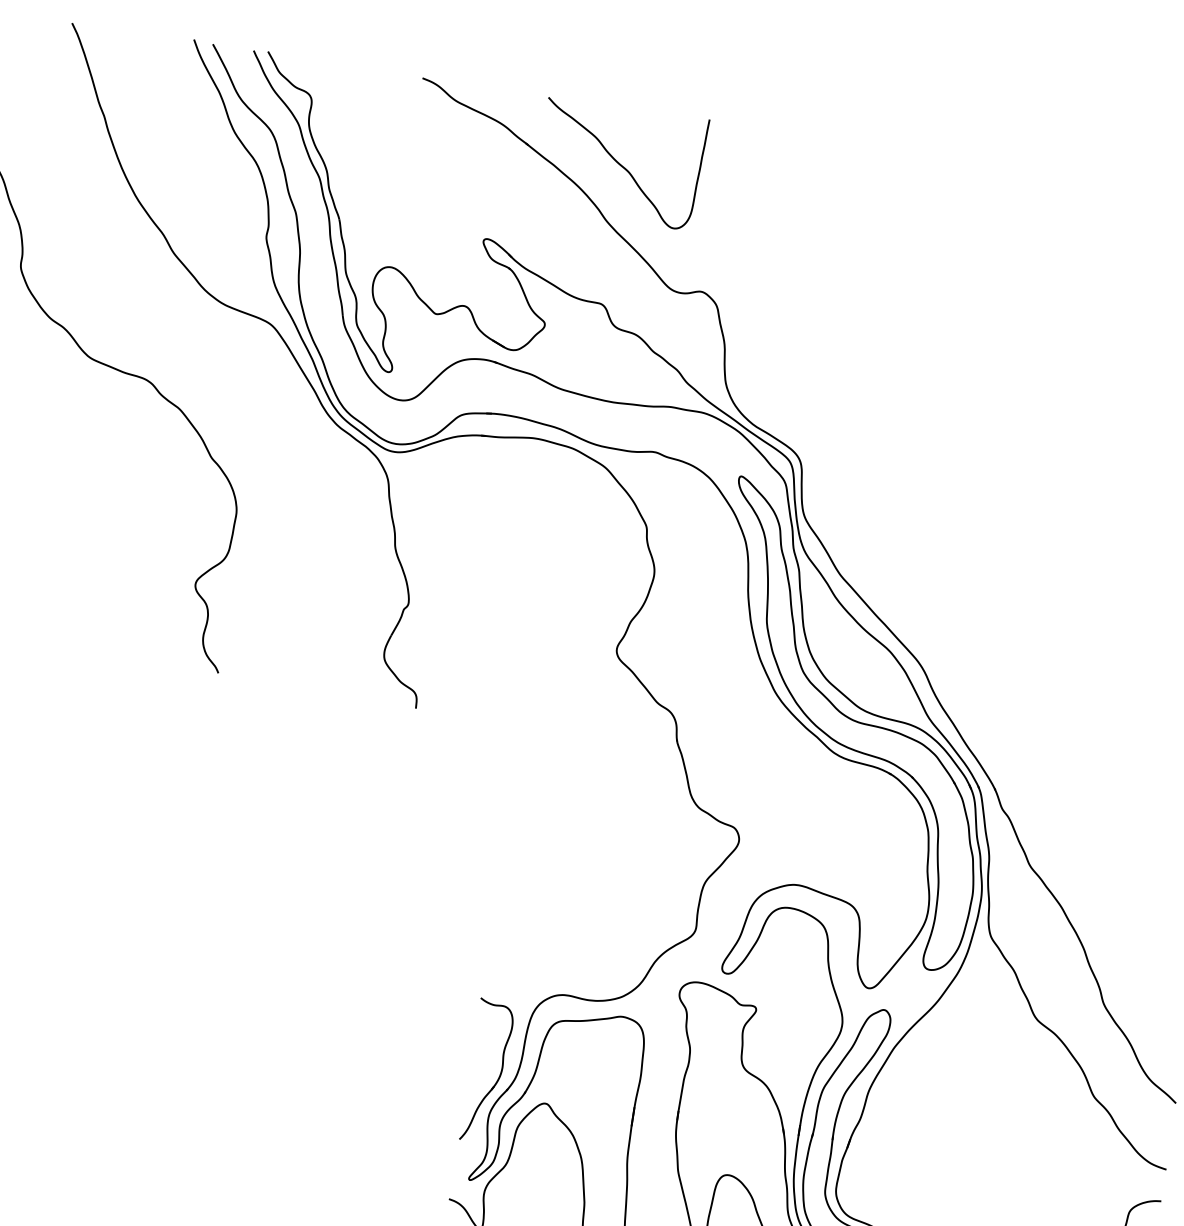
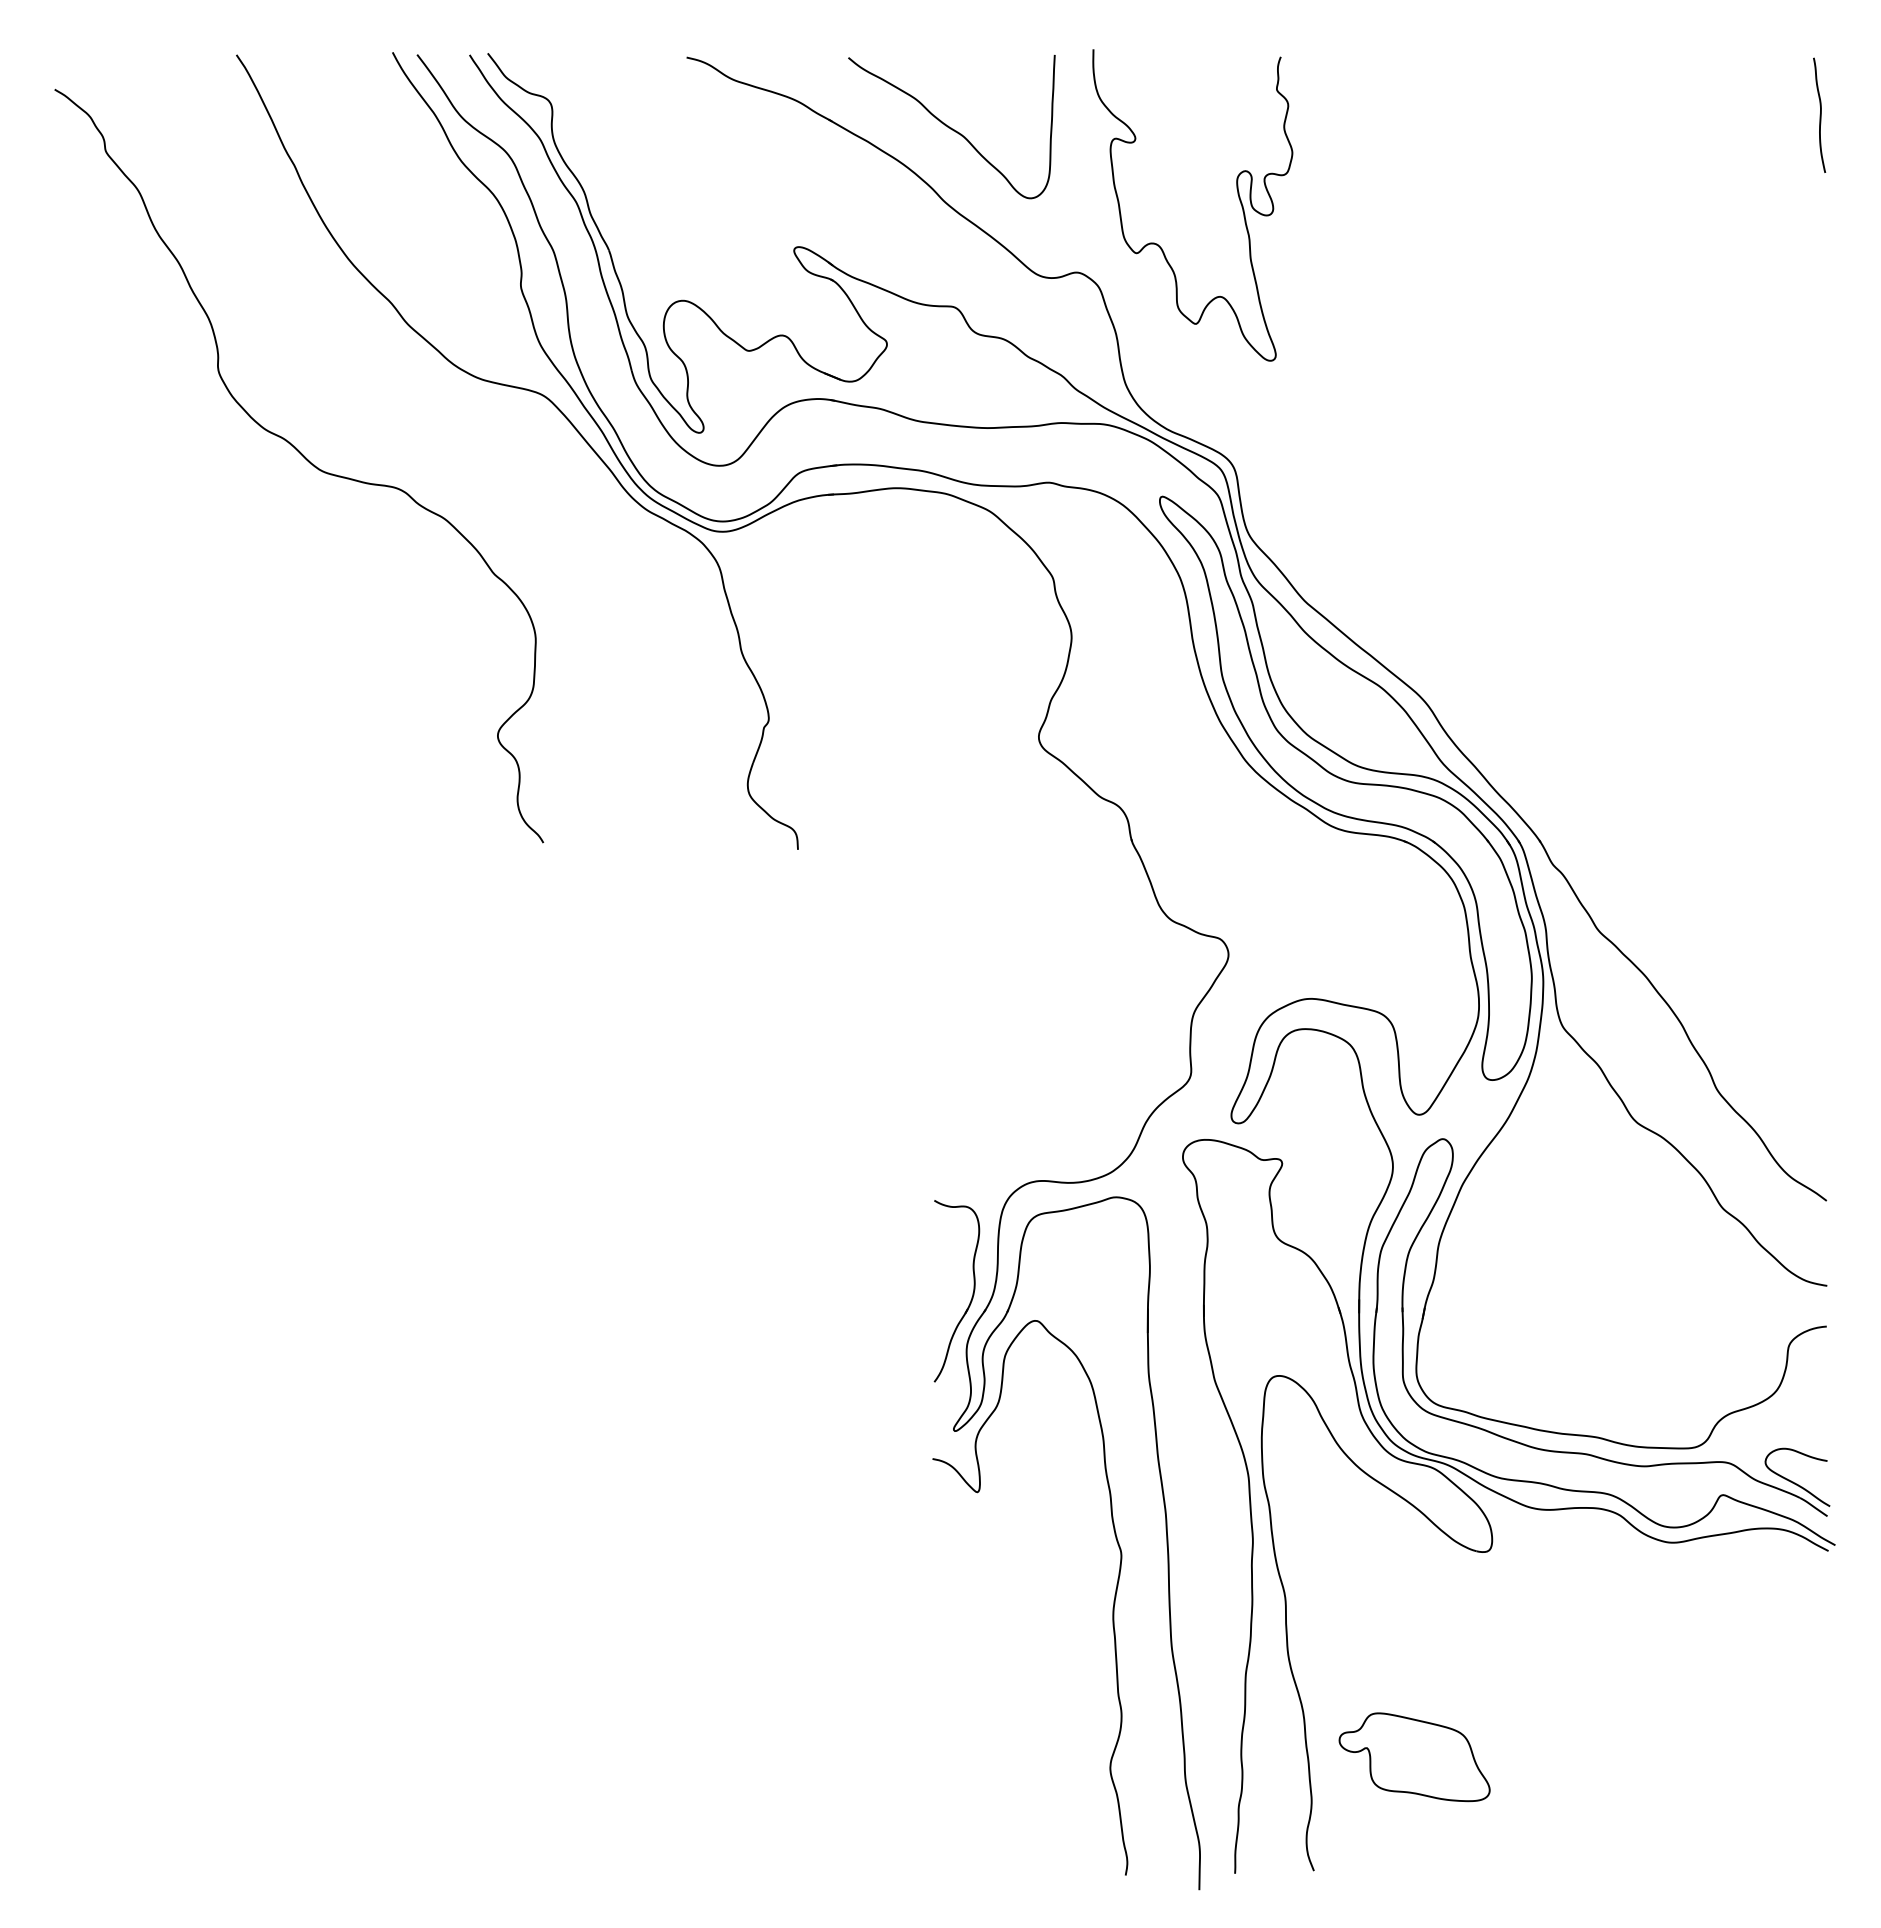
curve: (835, 249) -> (1237, 194), added

